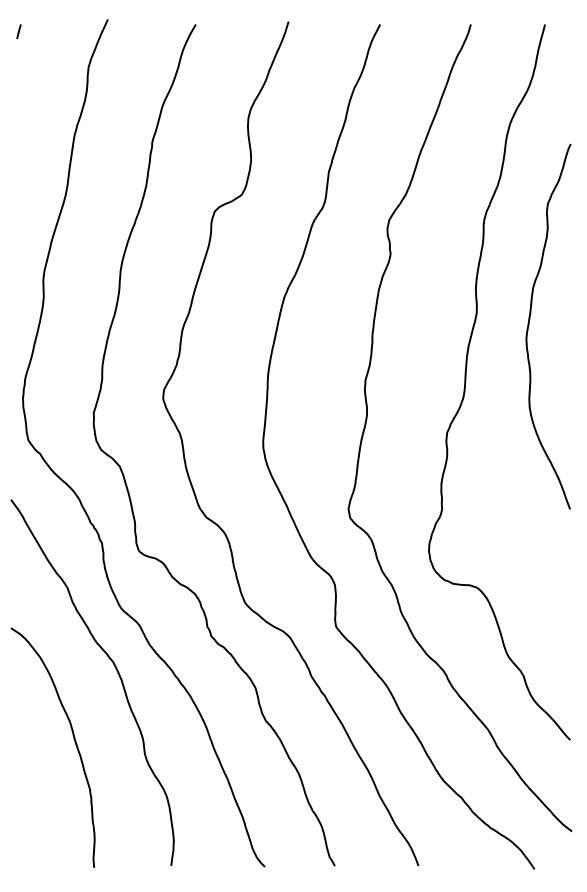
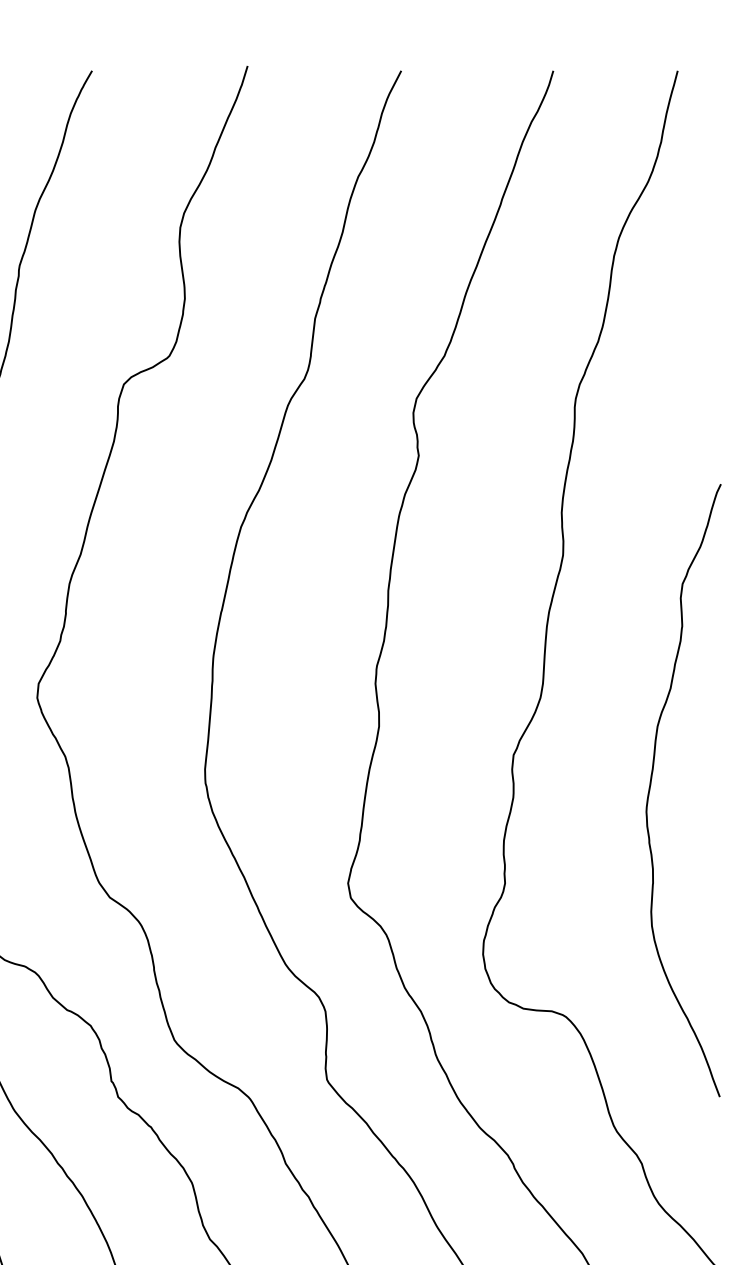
curve: (529, 326) -> (651, 790), moved

